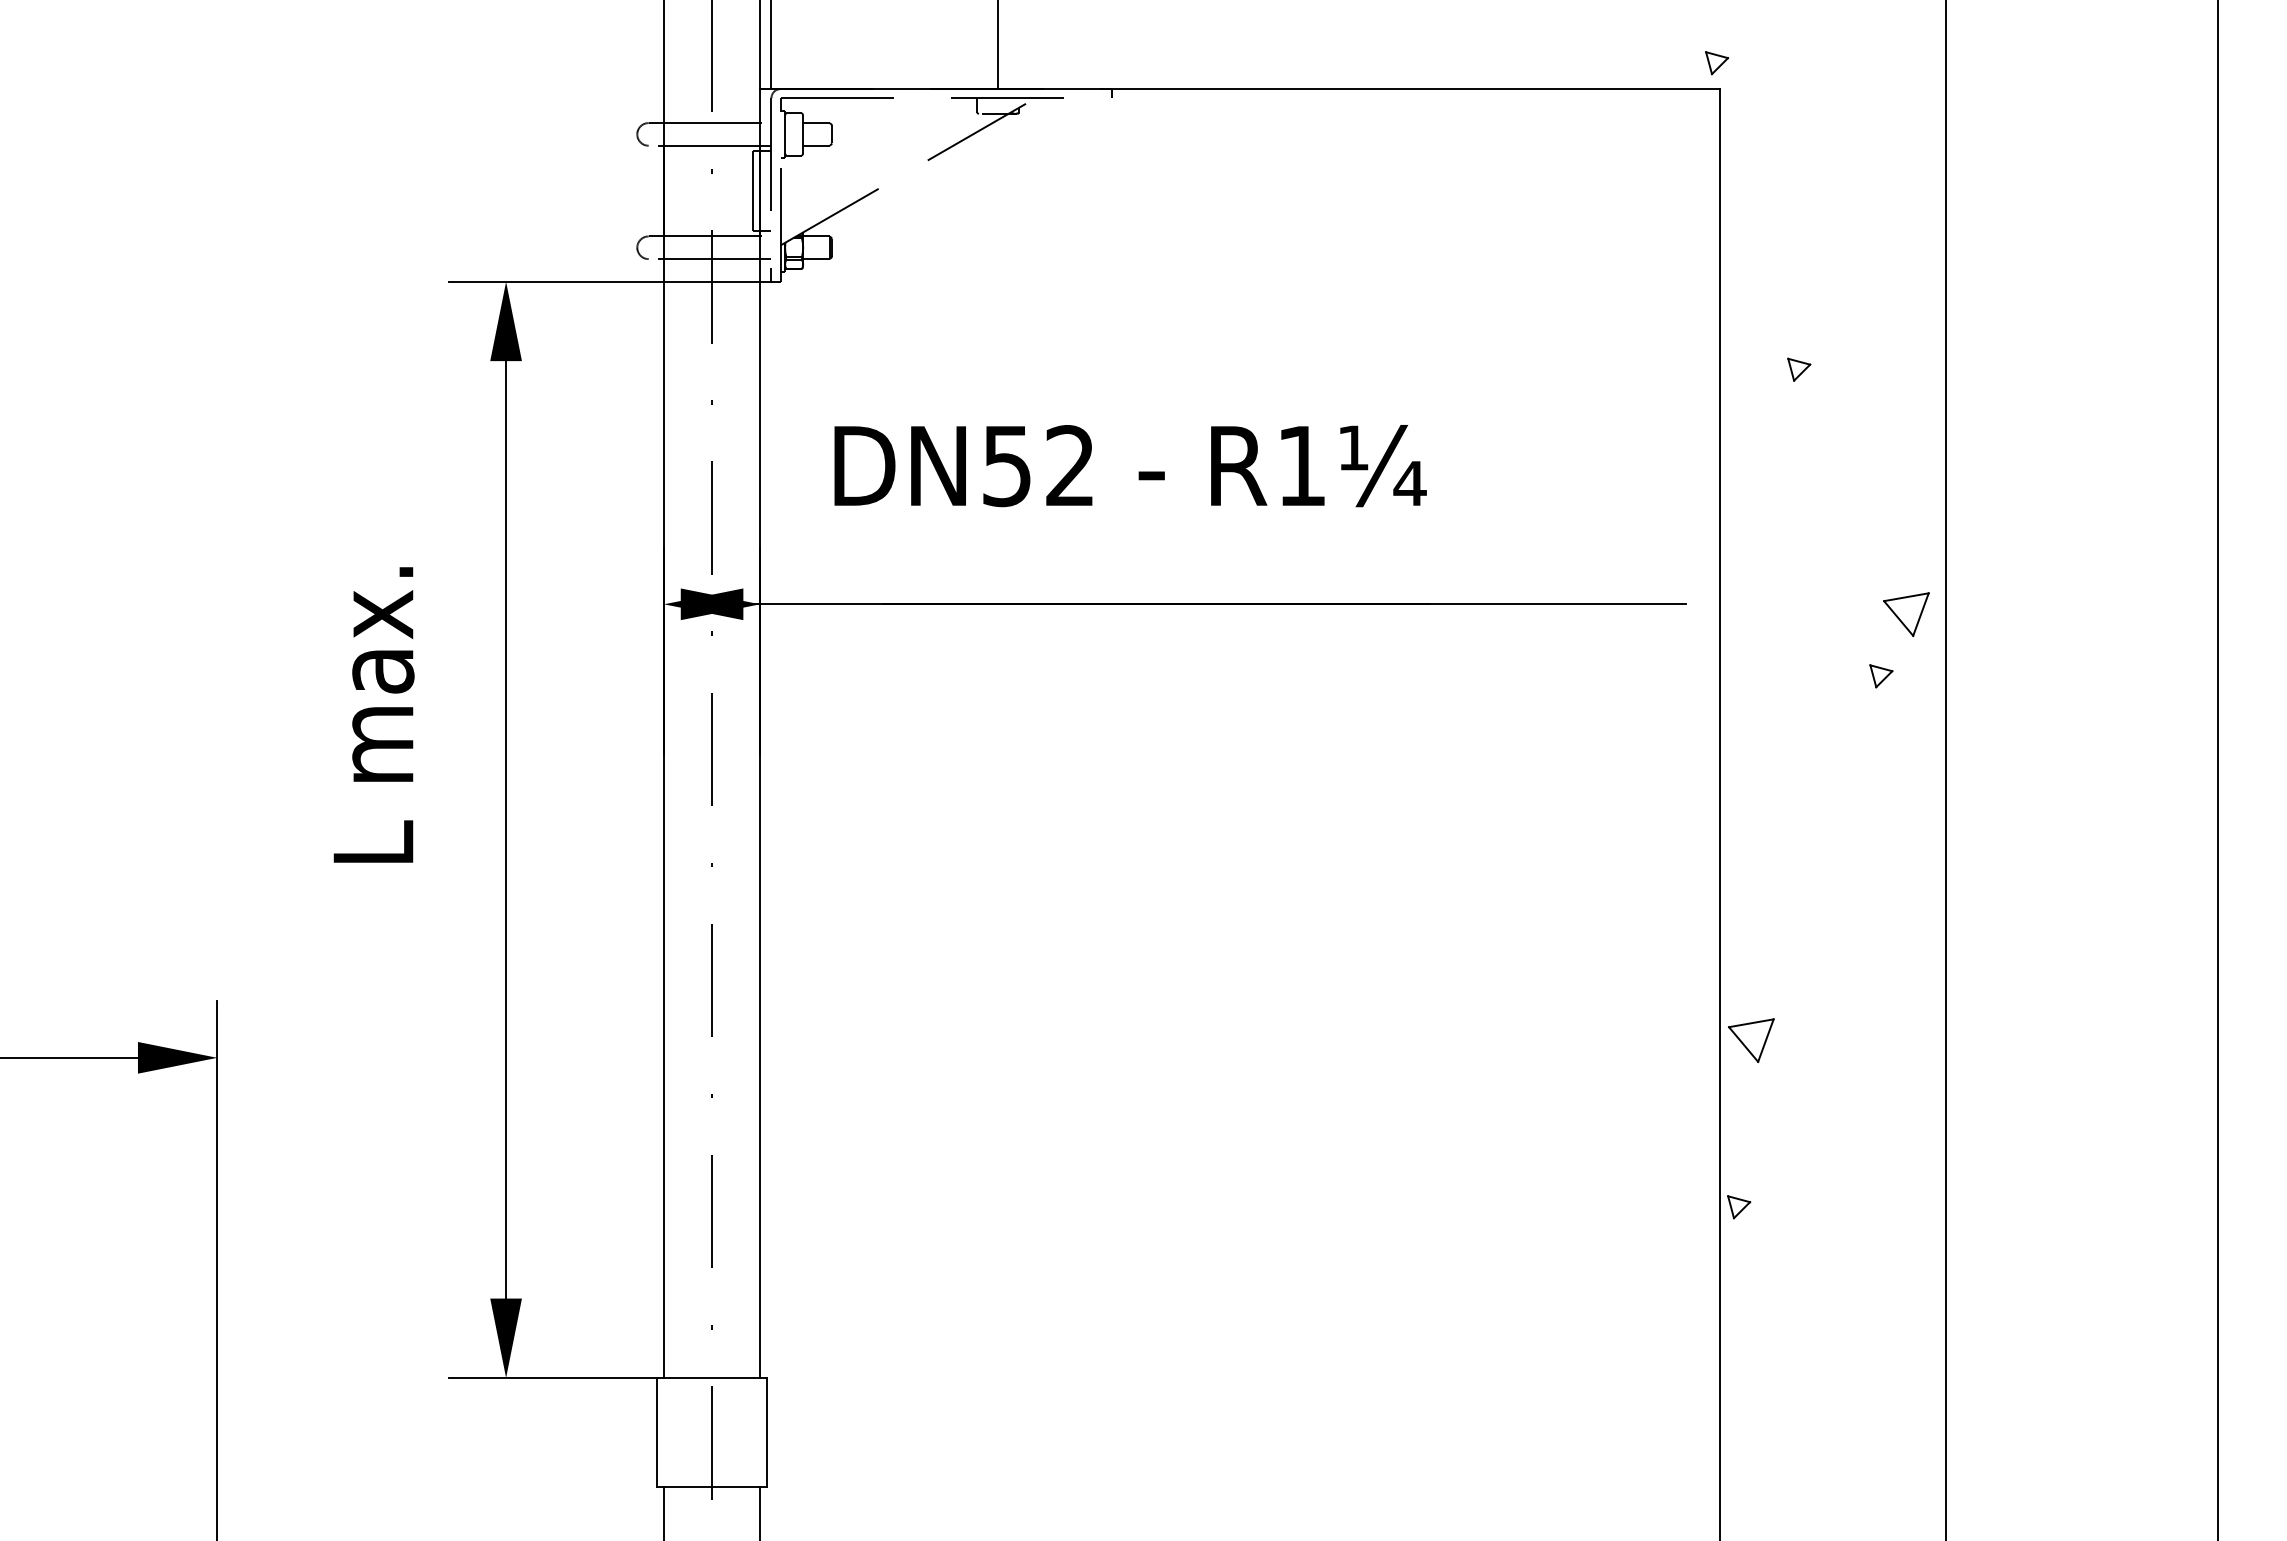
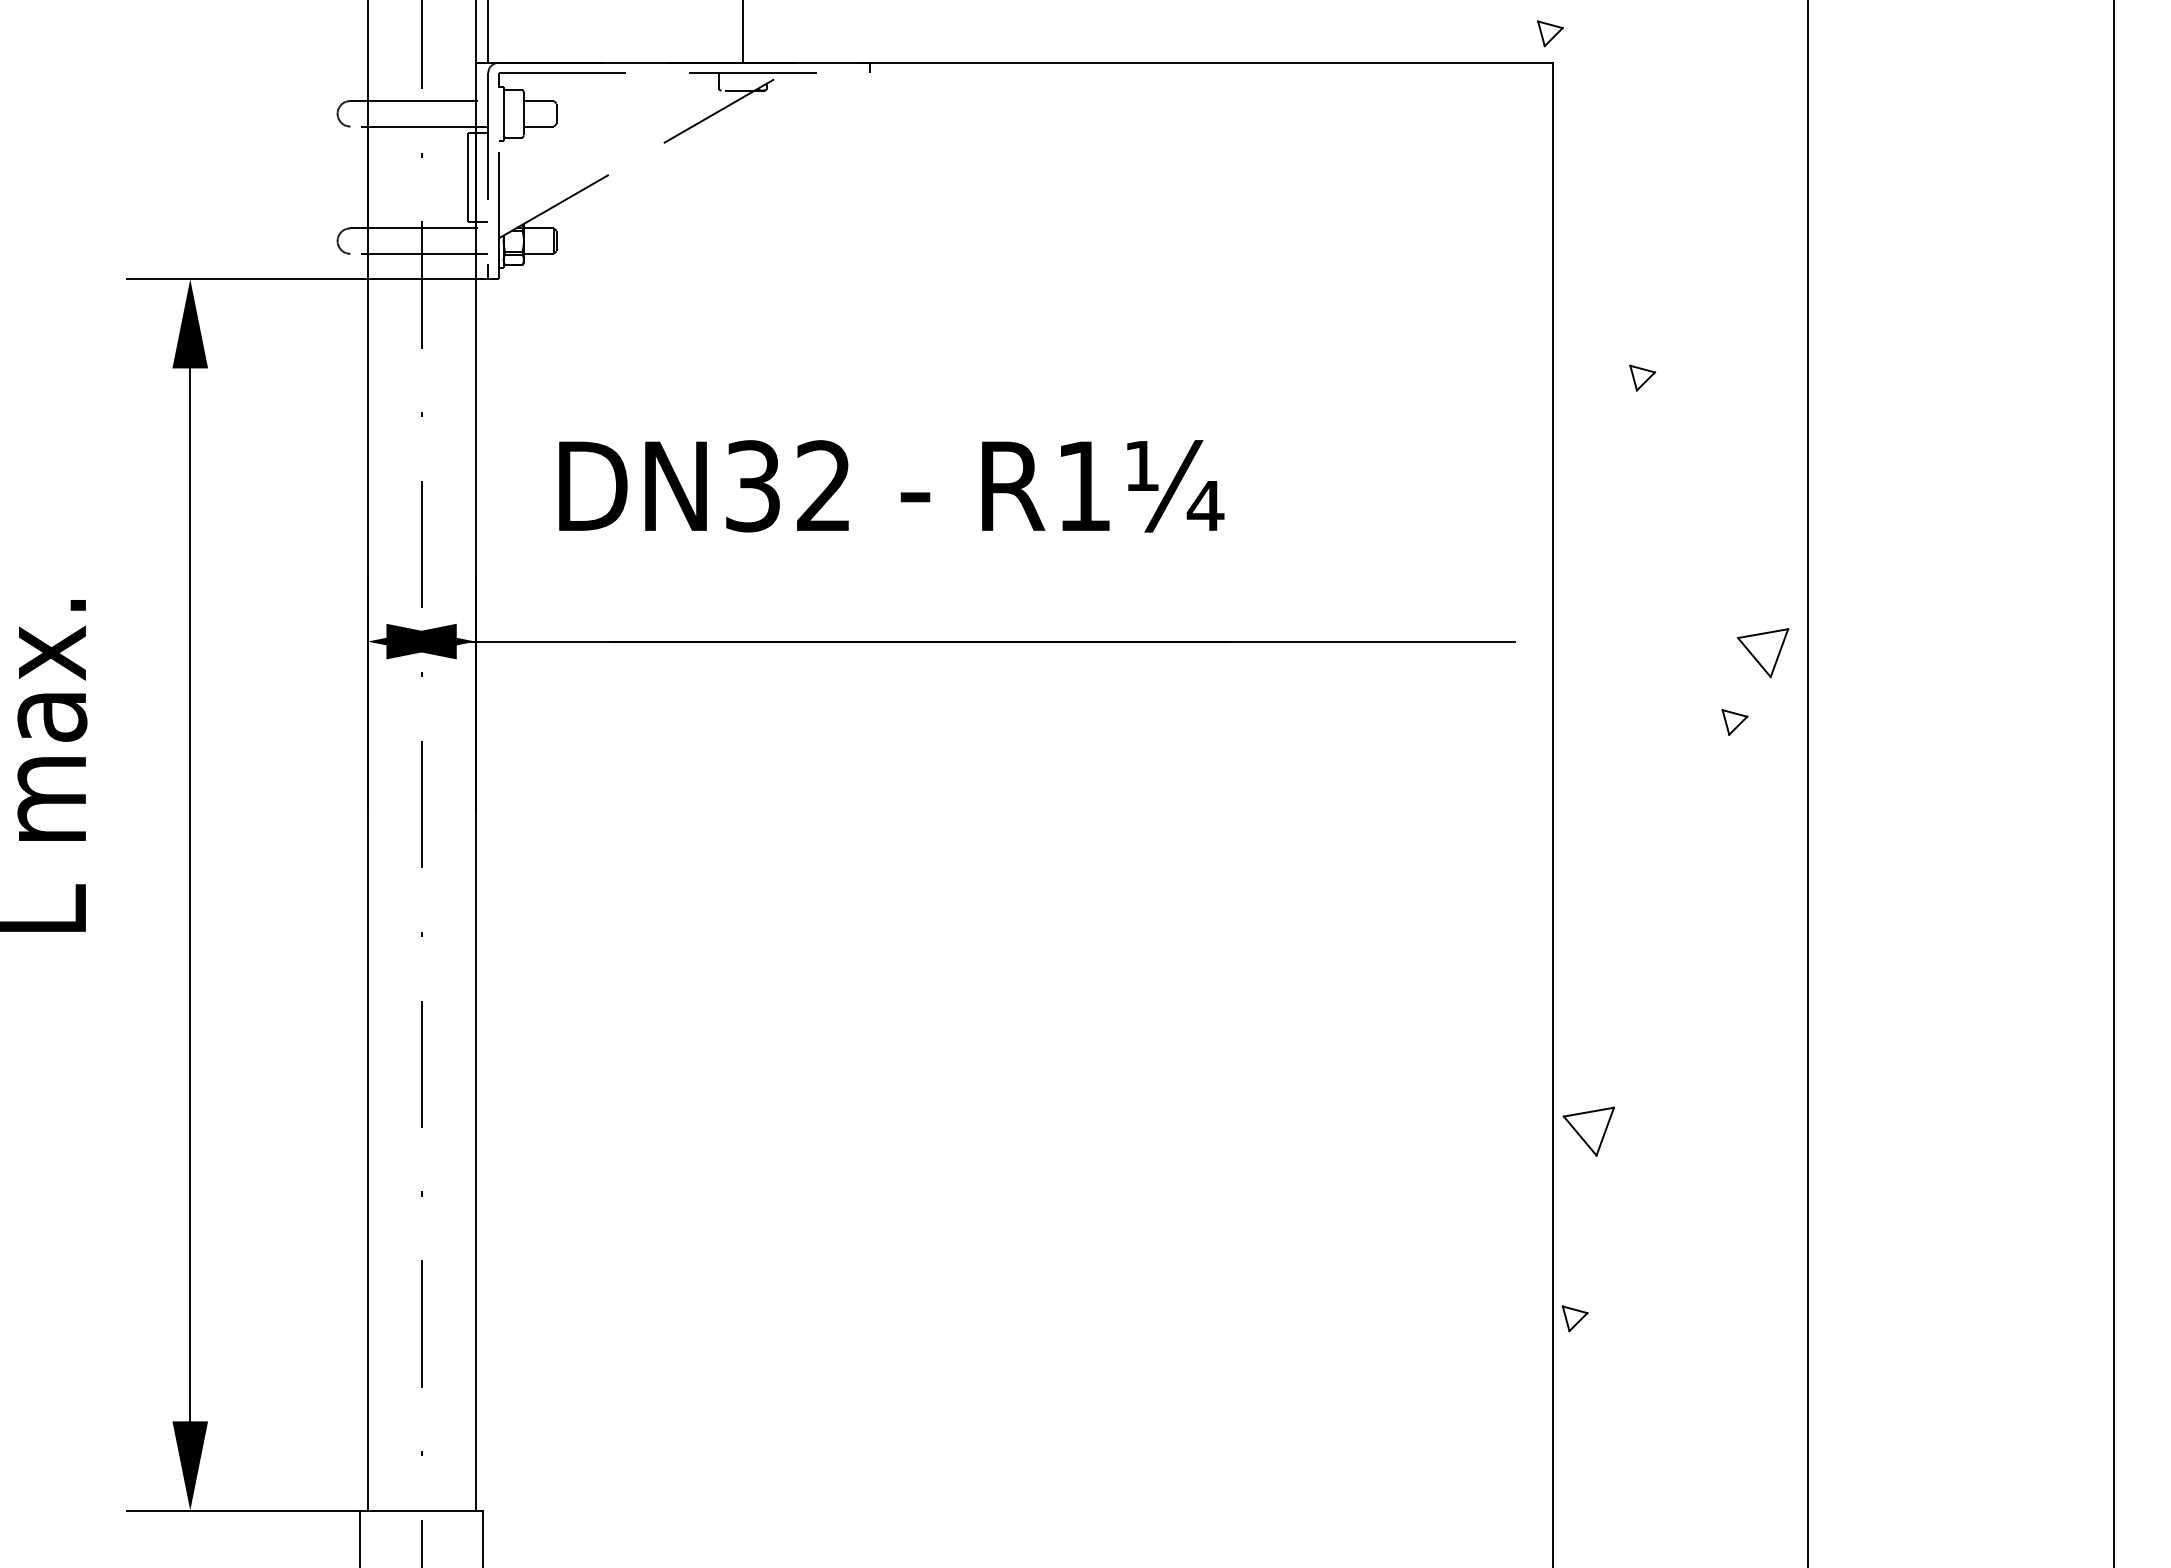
text: (1006, 465) -> (752, 485), DN52 -> DN32

